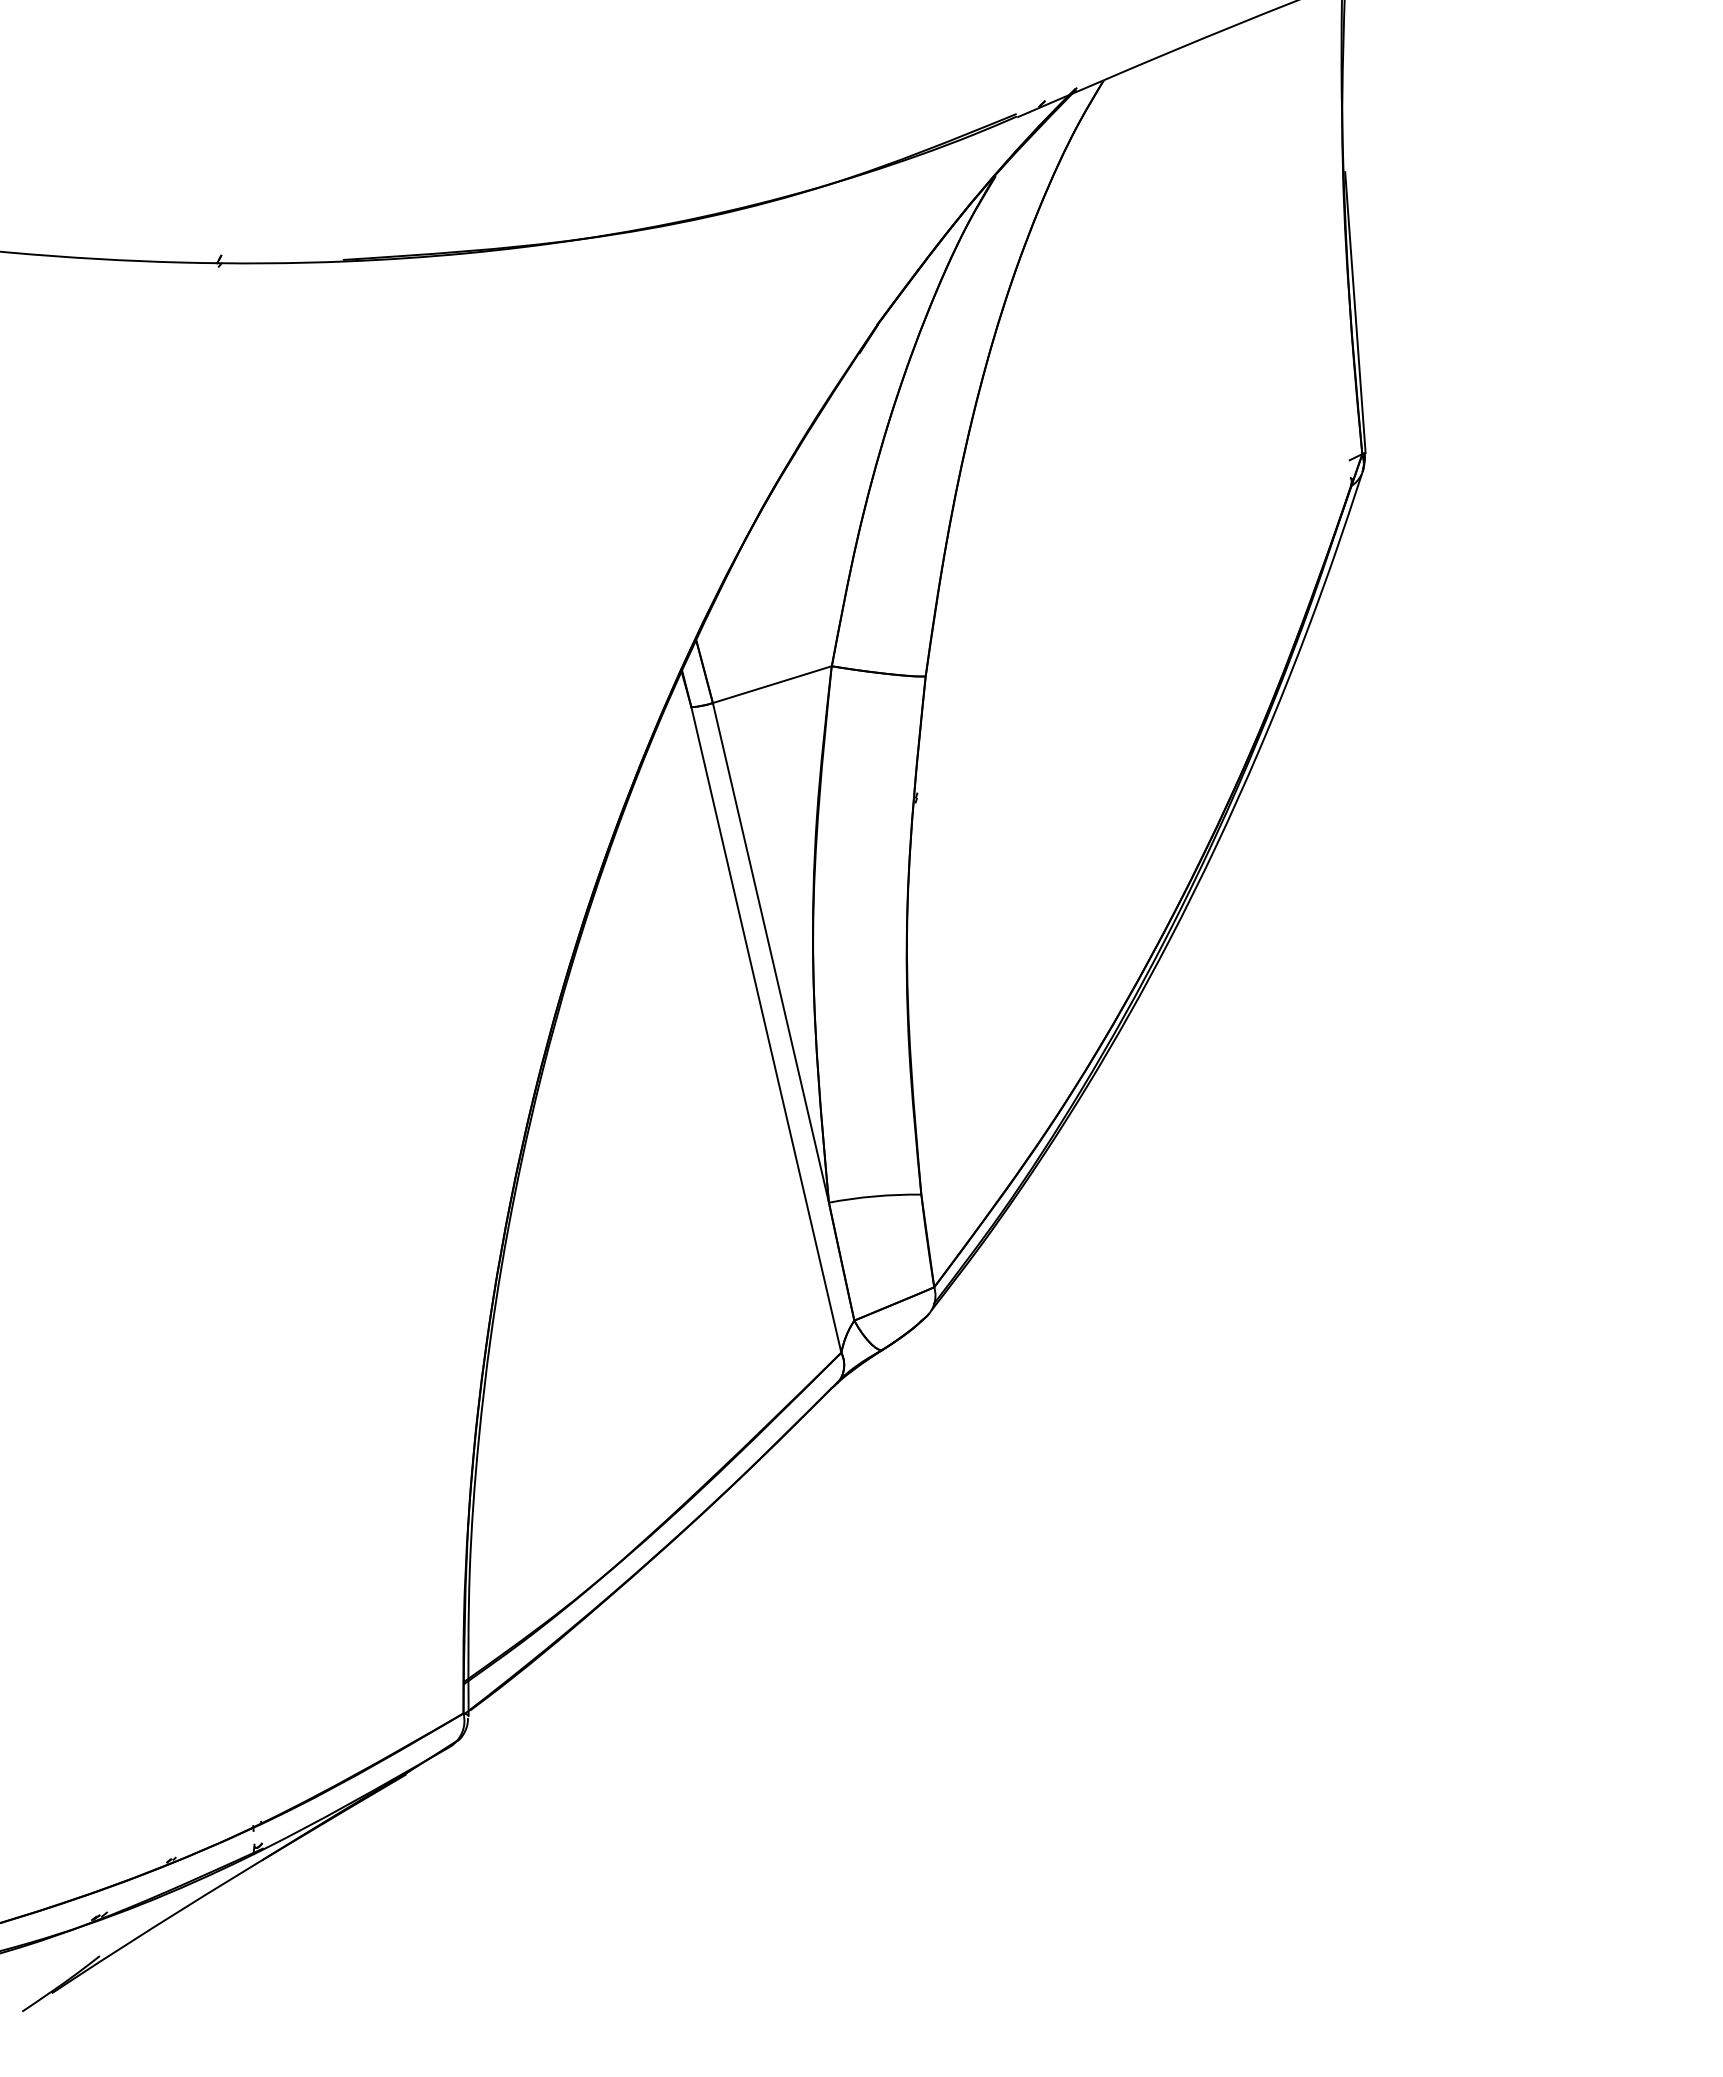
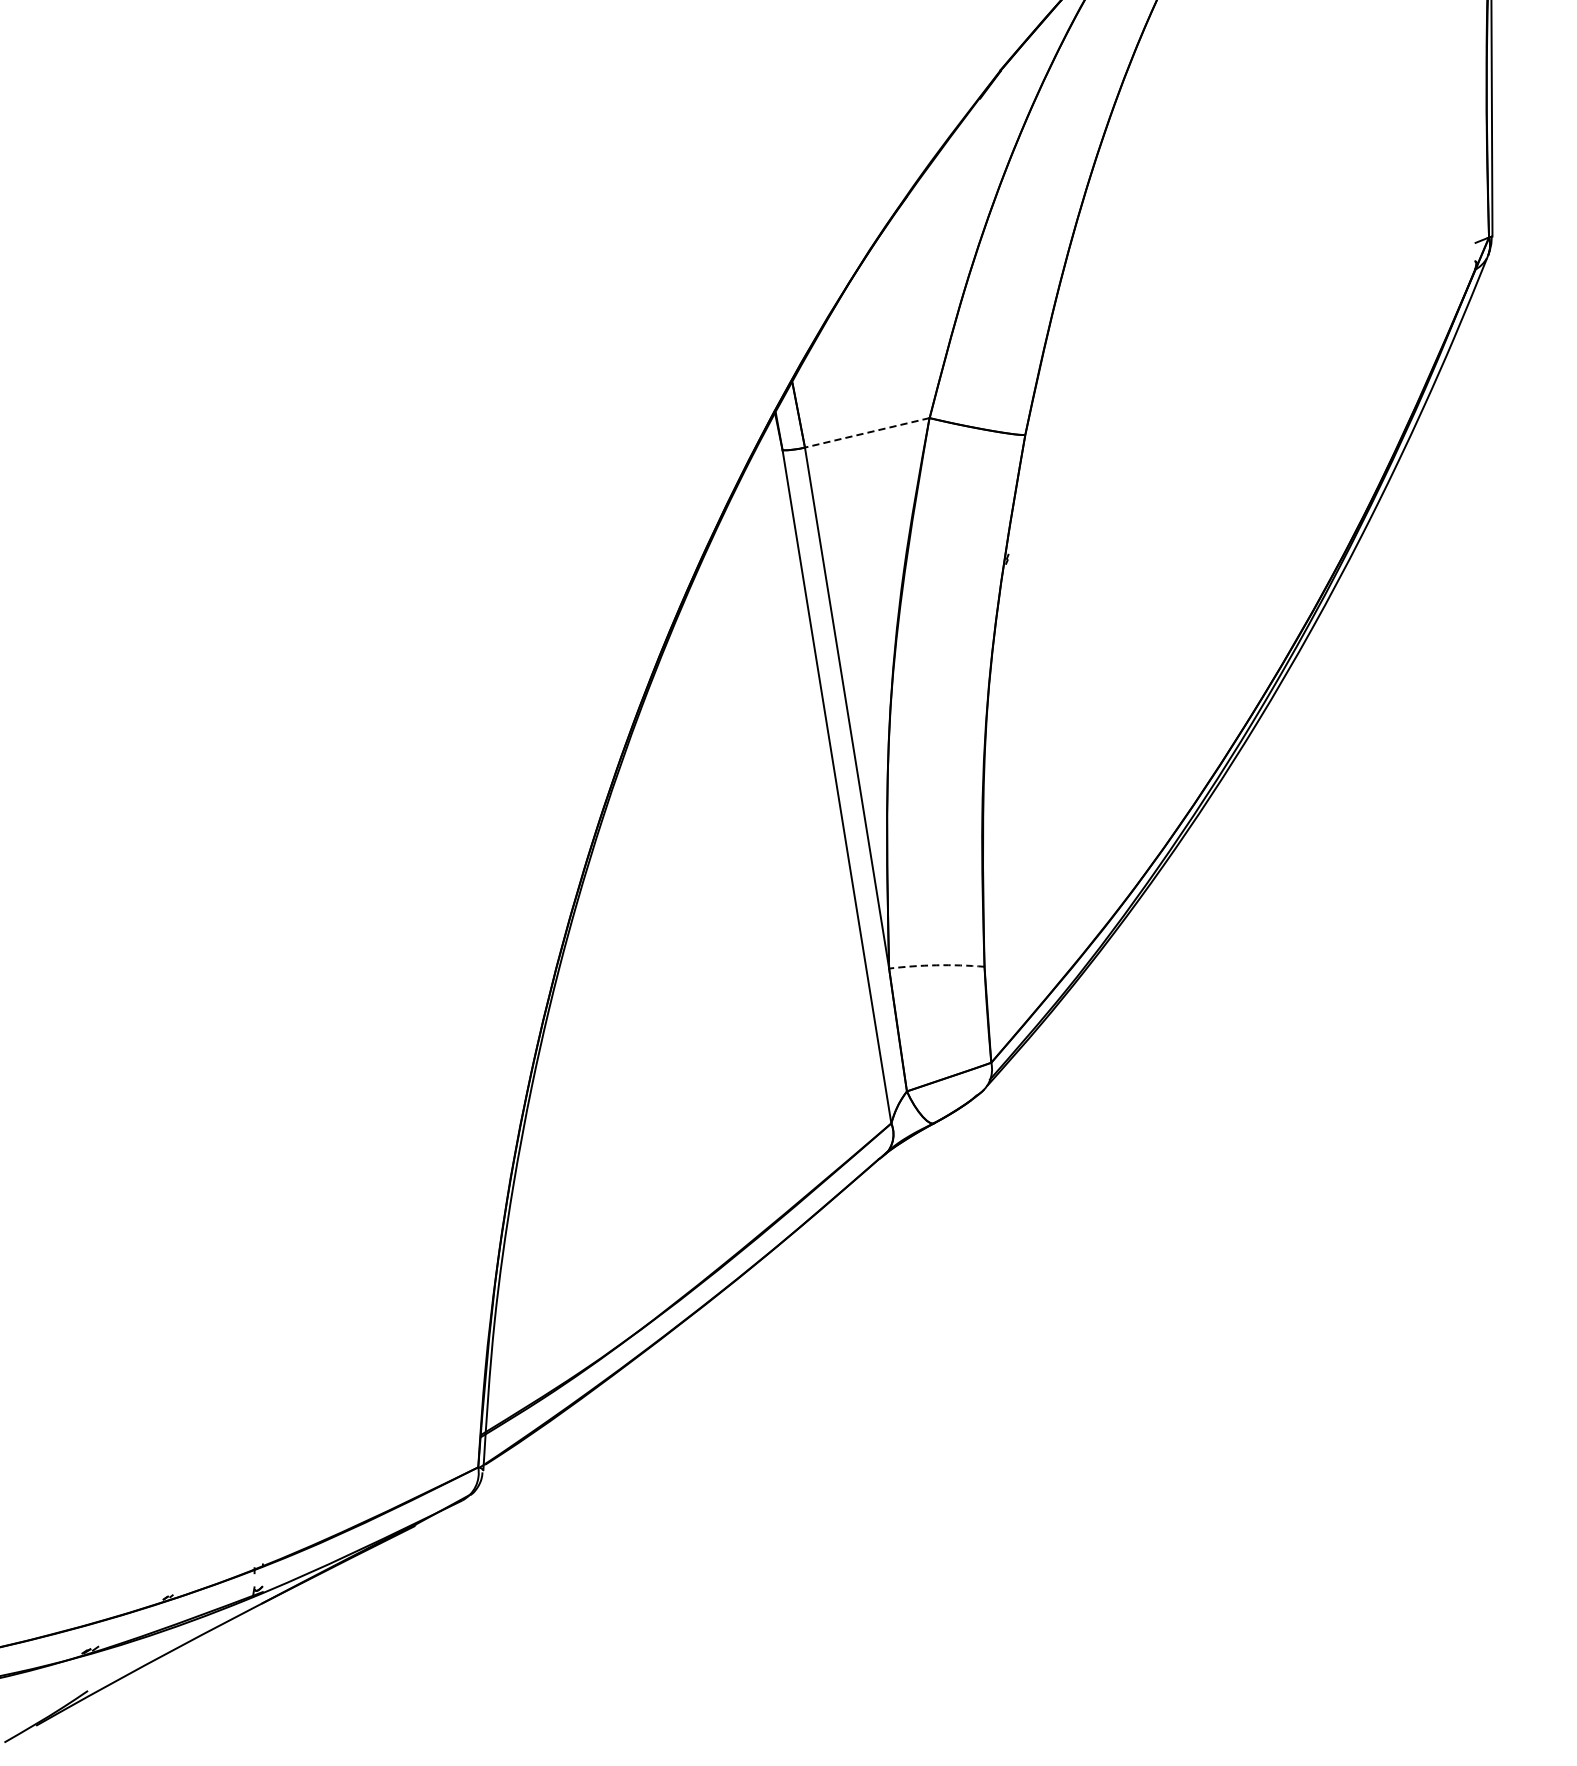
line: (771, 684) -> (866, 432), solid -> dashed
arc: (874, 1196) -> (936, 965), solid -> dashed

